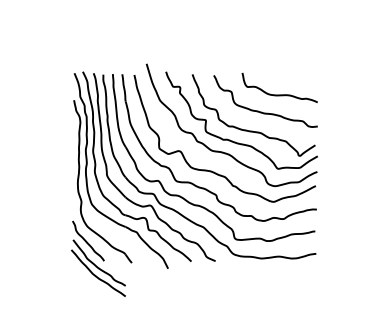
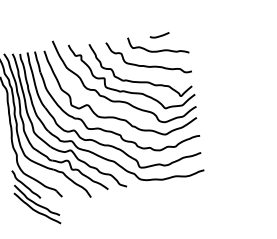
curve: (282, 75) -> (159, 35), added

